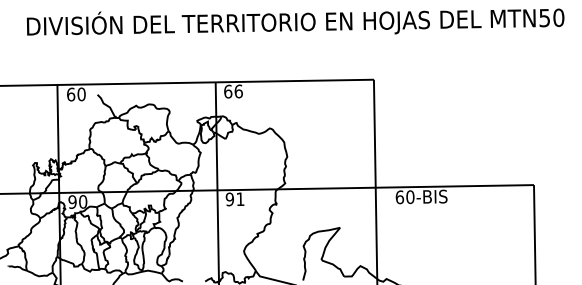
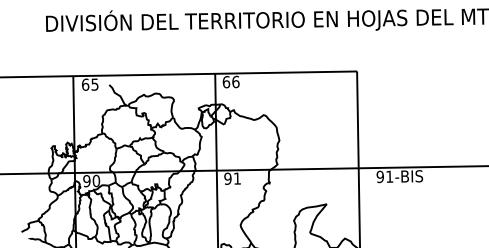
text: (81, 94) -> (94, 84), 60 -> 65
text: (404, 197) -> (384, 177), 60-BIS -> 91-BIS

